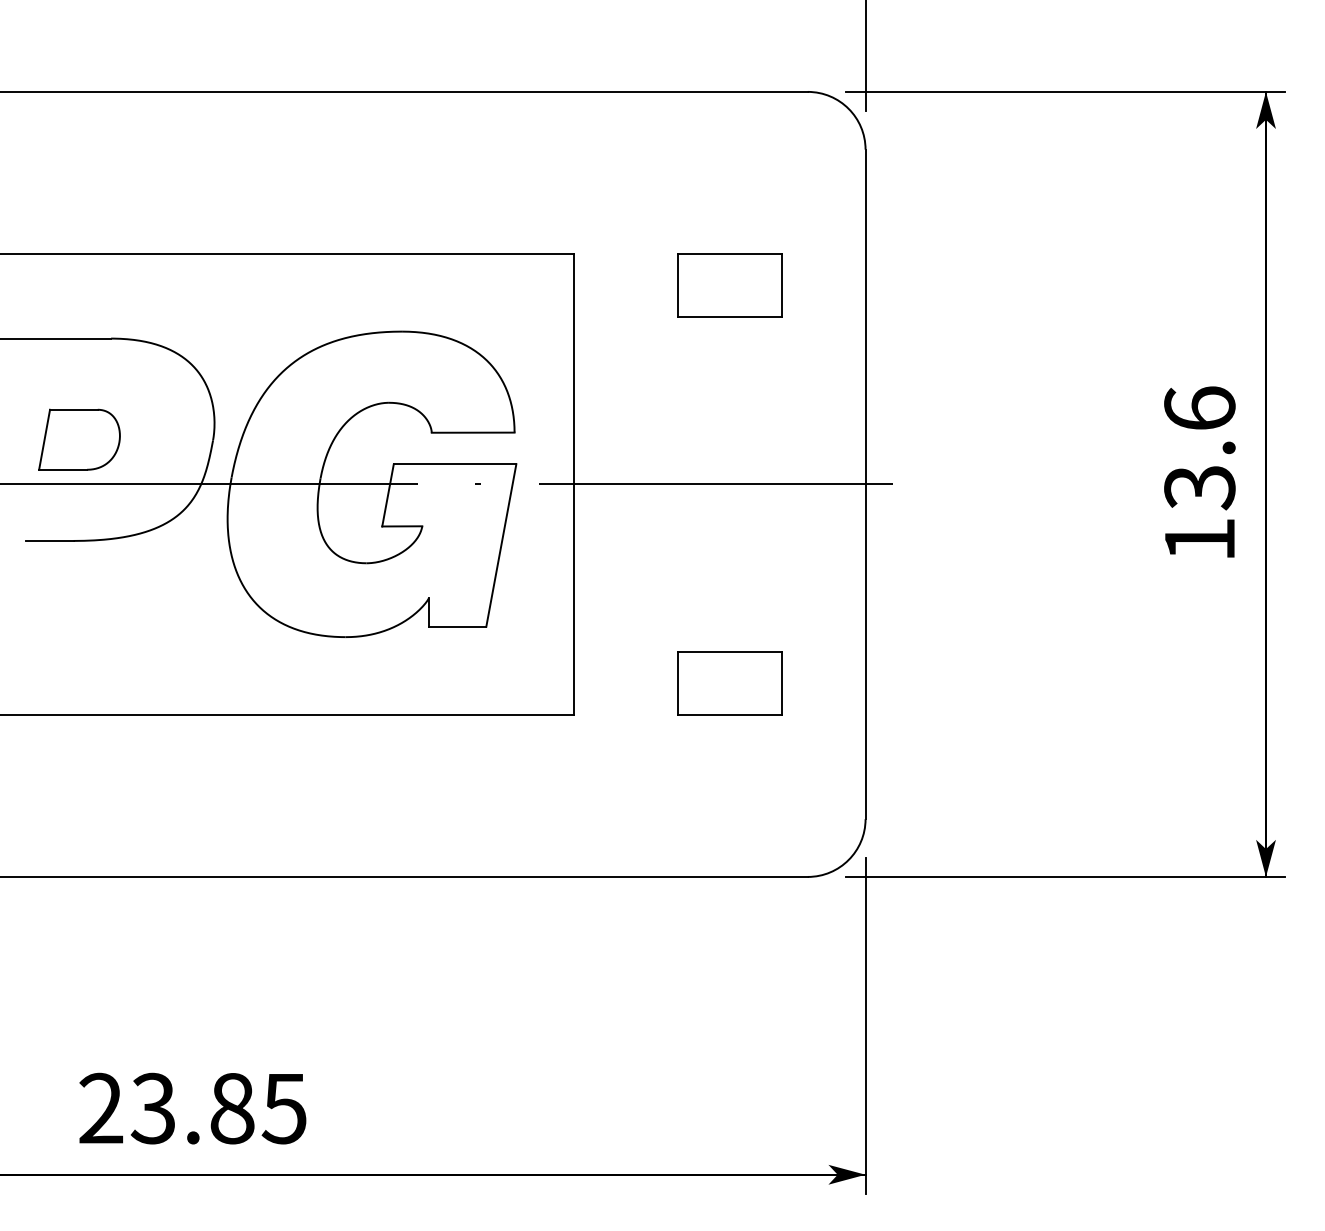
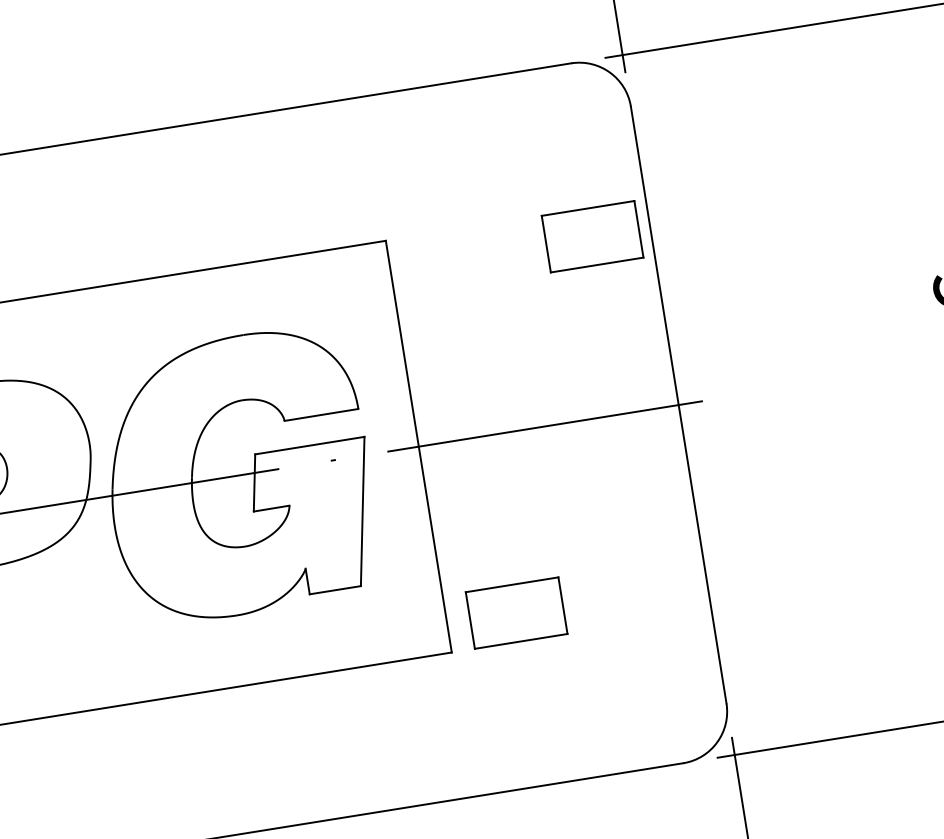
part: (729, 285) -> (592, 236), moved
part: (729, 683) -> (516, 613), moved

